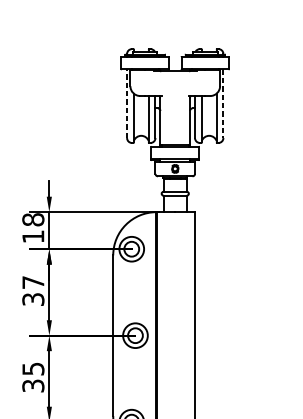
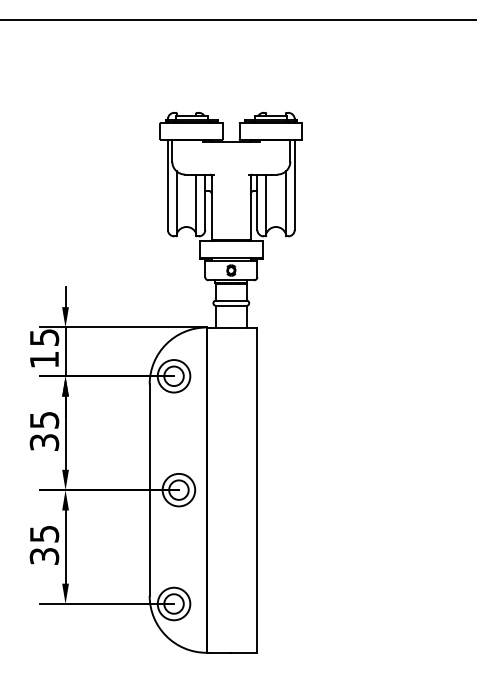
line: (126, 103) -> (167, 184), dashed -> solid
line: (223, 104) -> (294, 185), dashed -> solid
text: (33, 219) -> (44, 337), 18 -> 15
text: (33, 282) -> (44, 420), 37 -> 35

